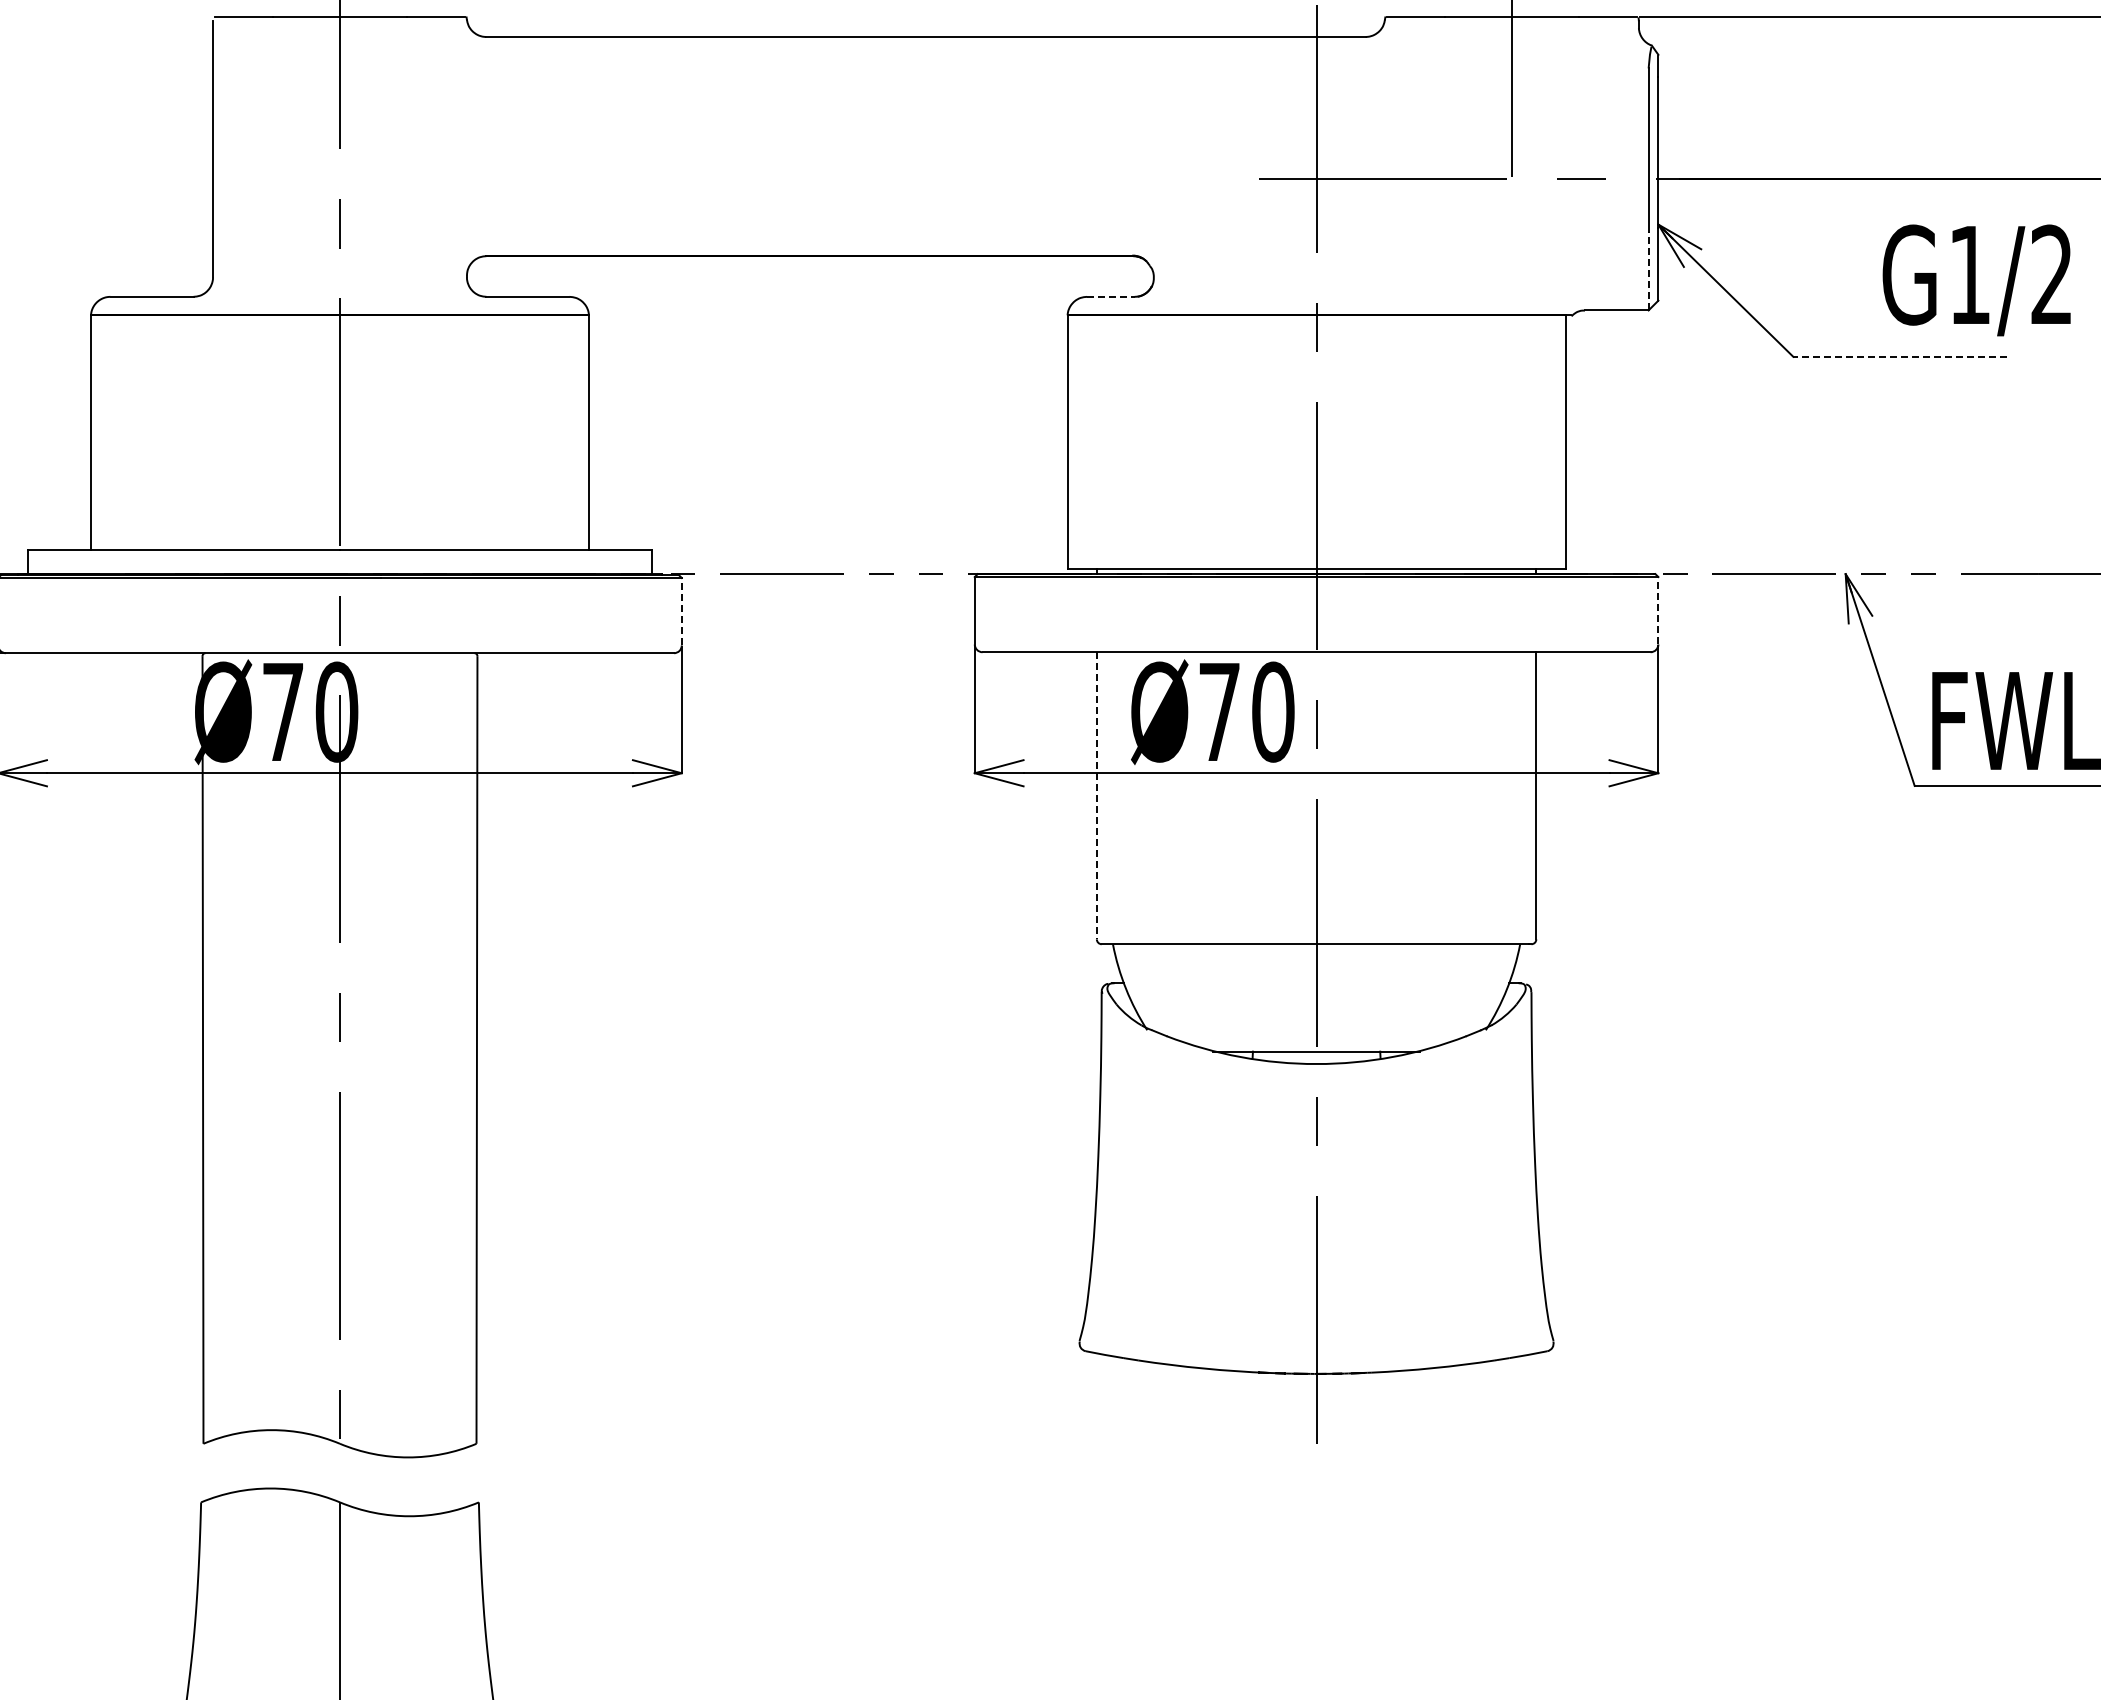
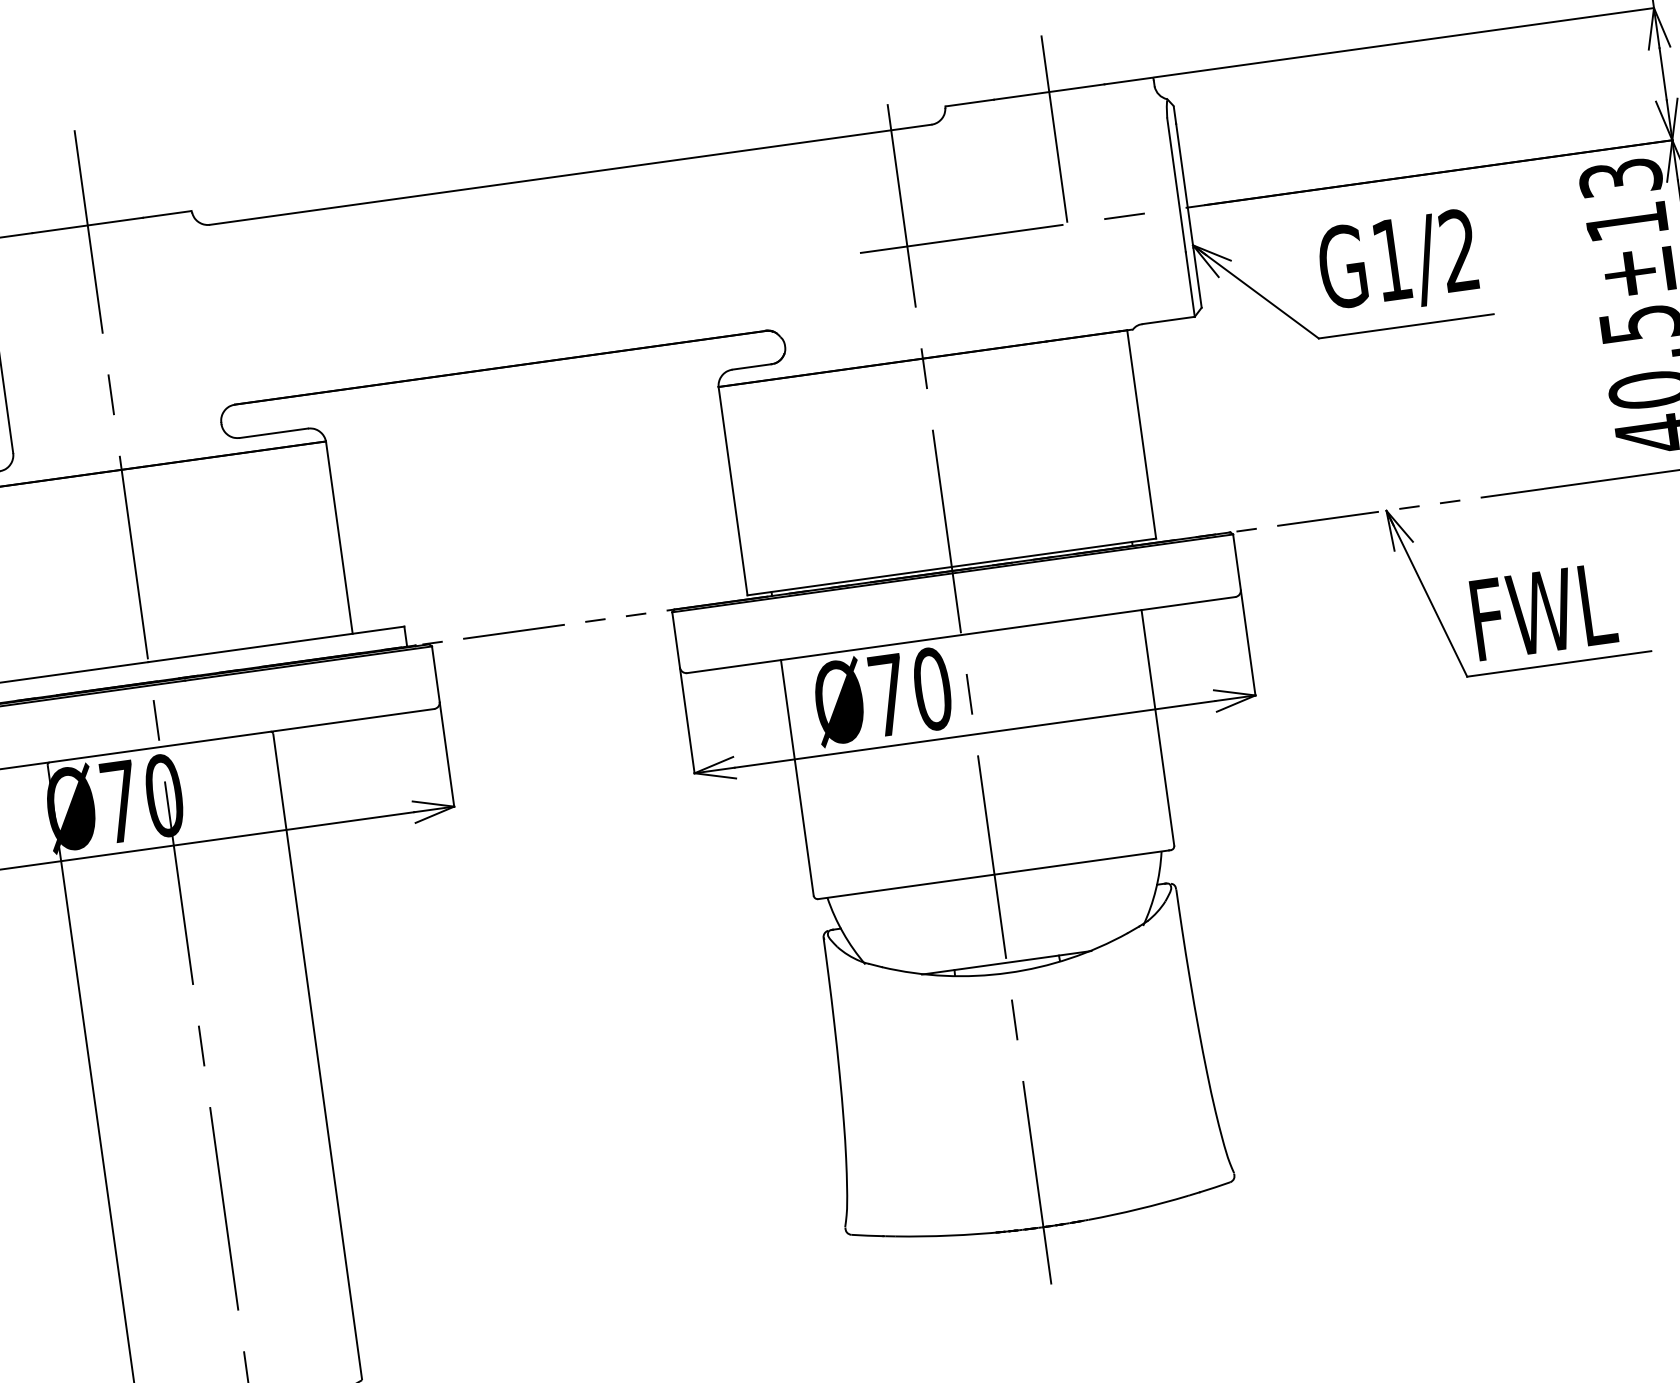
line: (1648, 270) -> (1190, 284), dashed -> solid
text: (1976, 280) -> (1398, 263), moved
line: (1110, 296) -> (751, 366), dashed -> solid
line: (1899, 356) -> (1405, 326), dashed -> solid
line: (1658, 610) -> (1237, 561), dashed -> solid
line: (681, 611) -> (435, 673), dashed -> solid
line: (1096, 795) -> (797, 777), dashed -> solid

